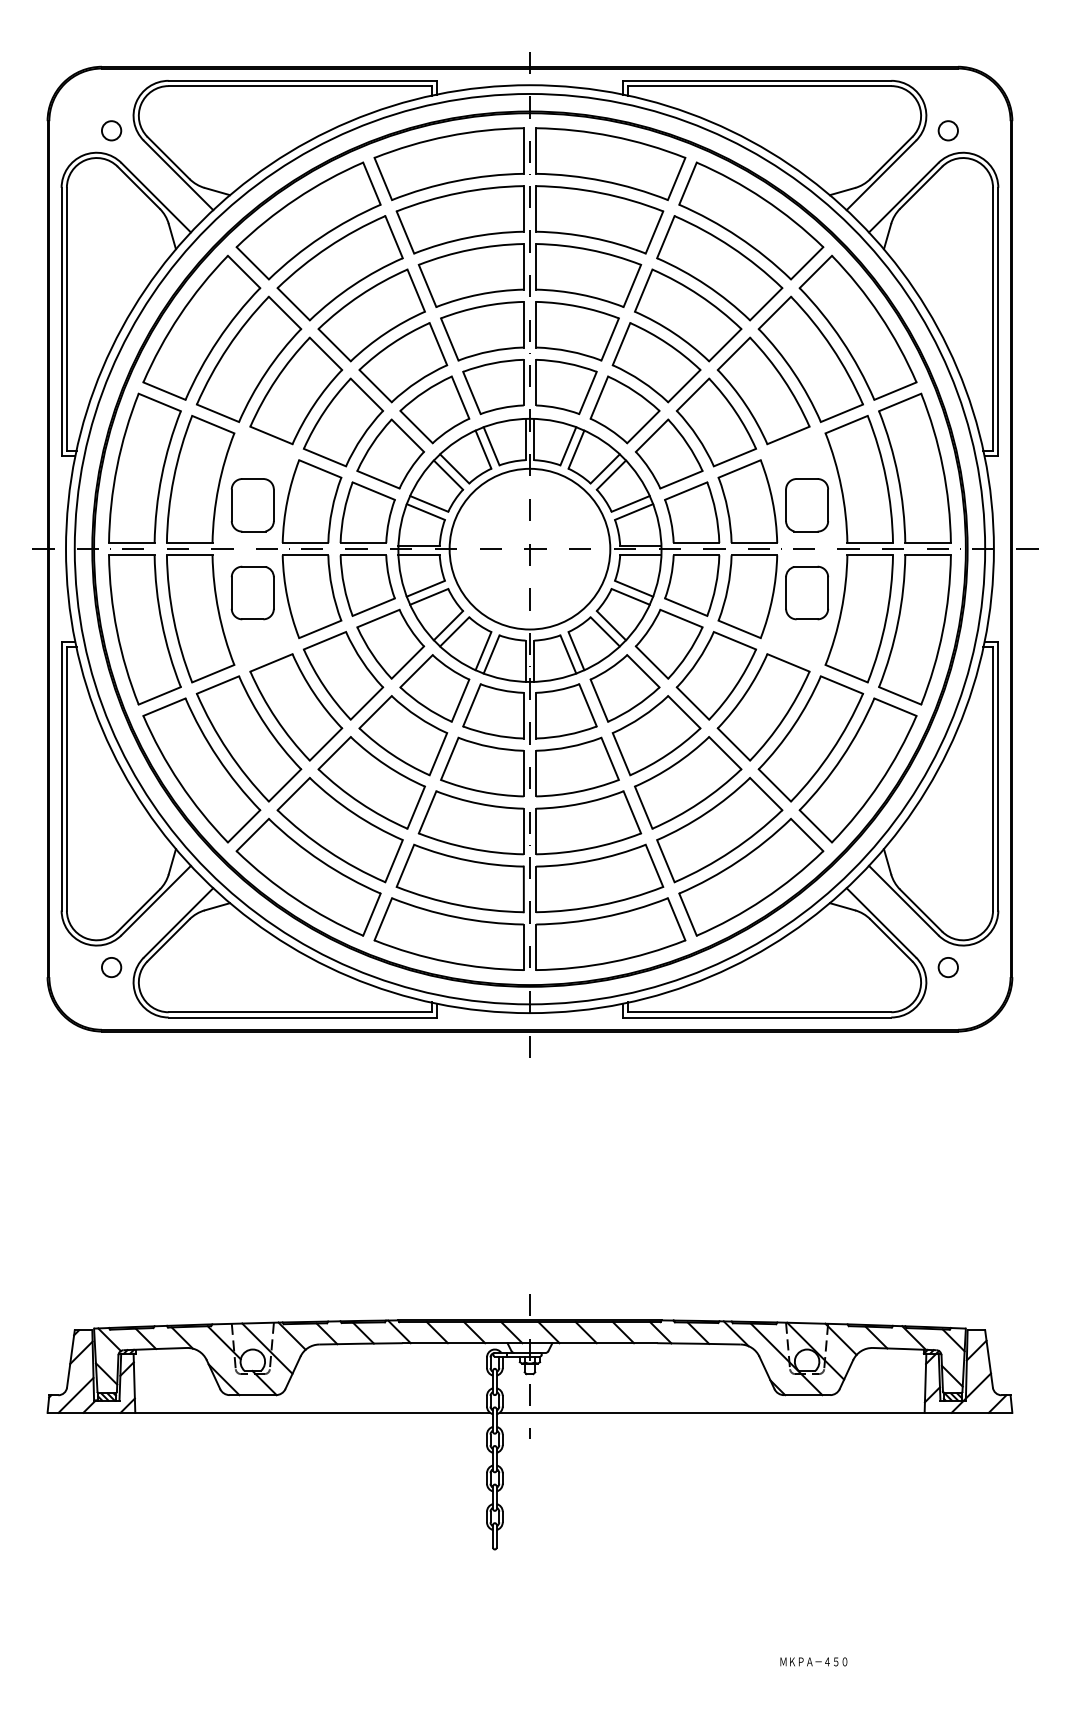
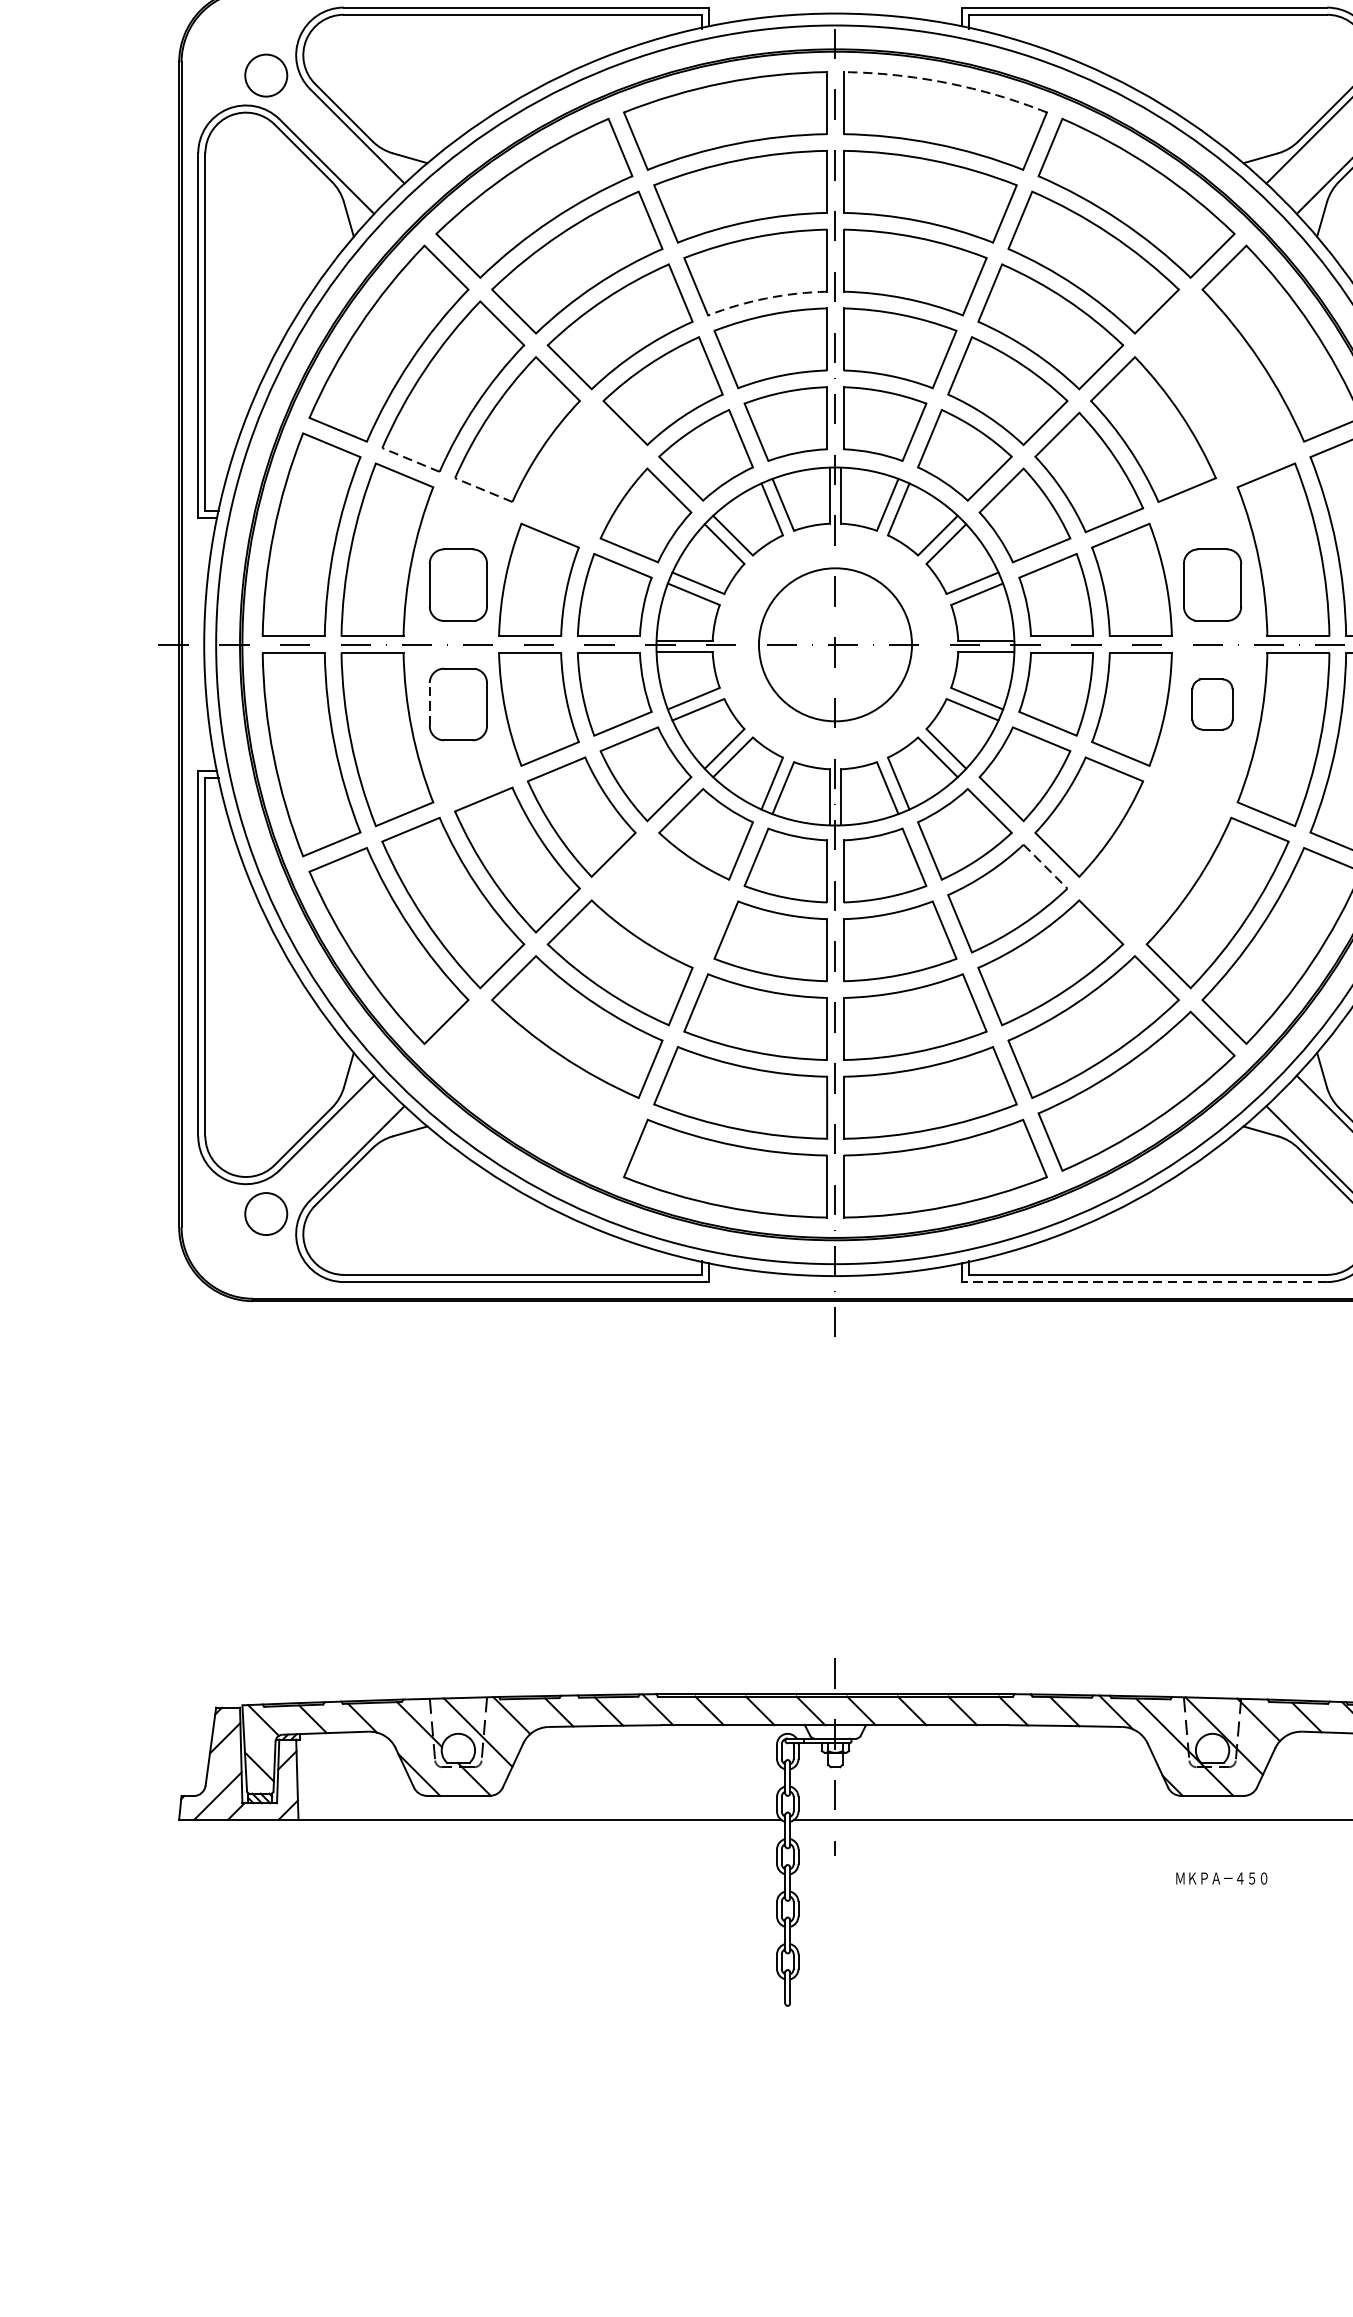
circle: (111, 130) -> (266, 75), size x1.6
arc: (612, 136) -> (947, 83), solid -> dashed
arc: (479, 294) -> (766, 298), solid -> dashed
part: (810, 358) -> (1217, 385), removed
line: (217, 413) -> (410, 460), solid -> dashed
part: (342, 422) -> (580, 472), removed
line: (271, 435) -> (483, 490), solid -> dashed
circle: (529, 548) -> (834, 643), size x0.7
part: (806, 592) -> (1211, 703), size x0.7
line: (231, 593) -> (429, 705), solid -> dashed
part: (763, 707) -> (1153, 860), removed
line: (684, 712) -> (1045, 867), solid -> dashed
part: (403, 735) -> (663, 898), removed
part: (308, 876) -> (534, 1090), removed
circle: (111, 967) -> (266, 1214), size x1.6
line: (756, 1017) -> (1143, 1282), solid -> dashed
text: (813, 1661) -> (1221, 1877), moved

